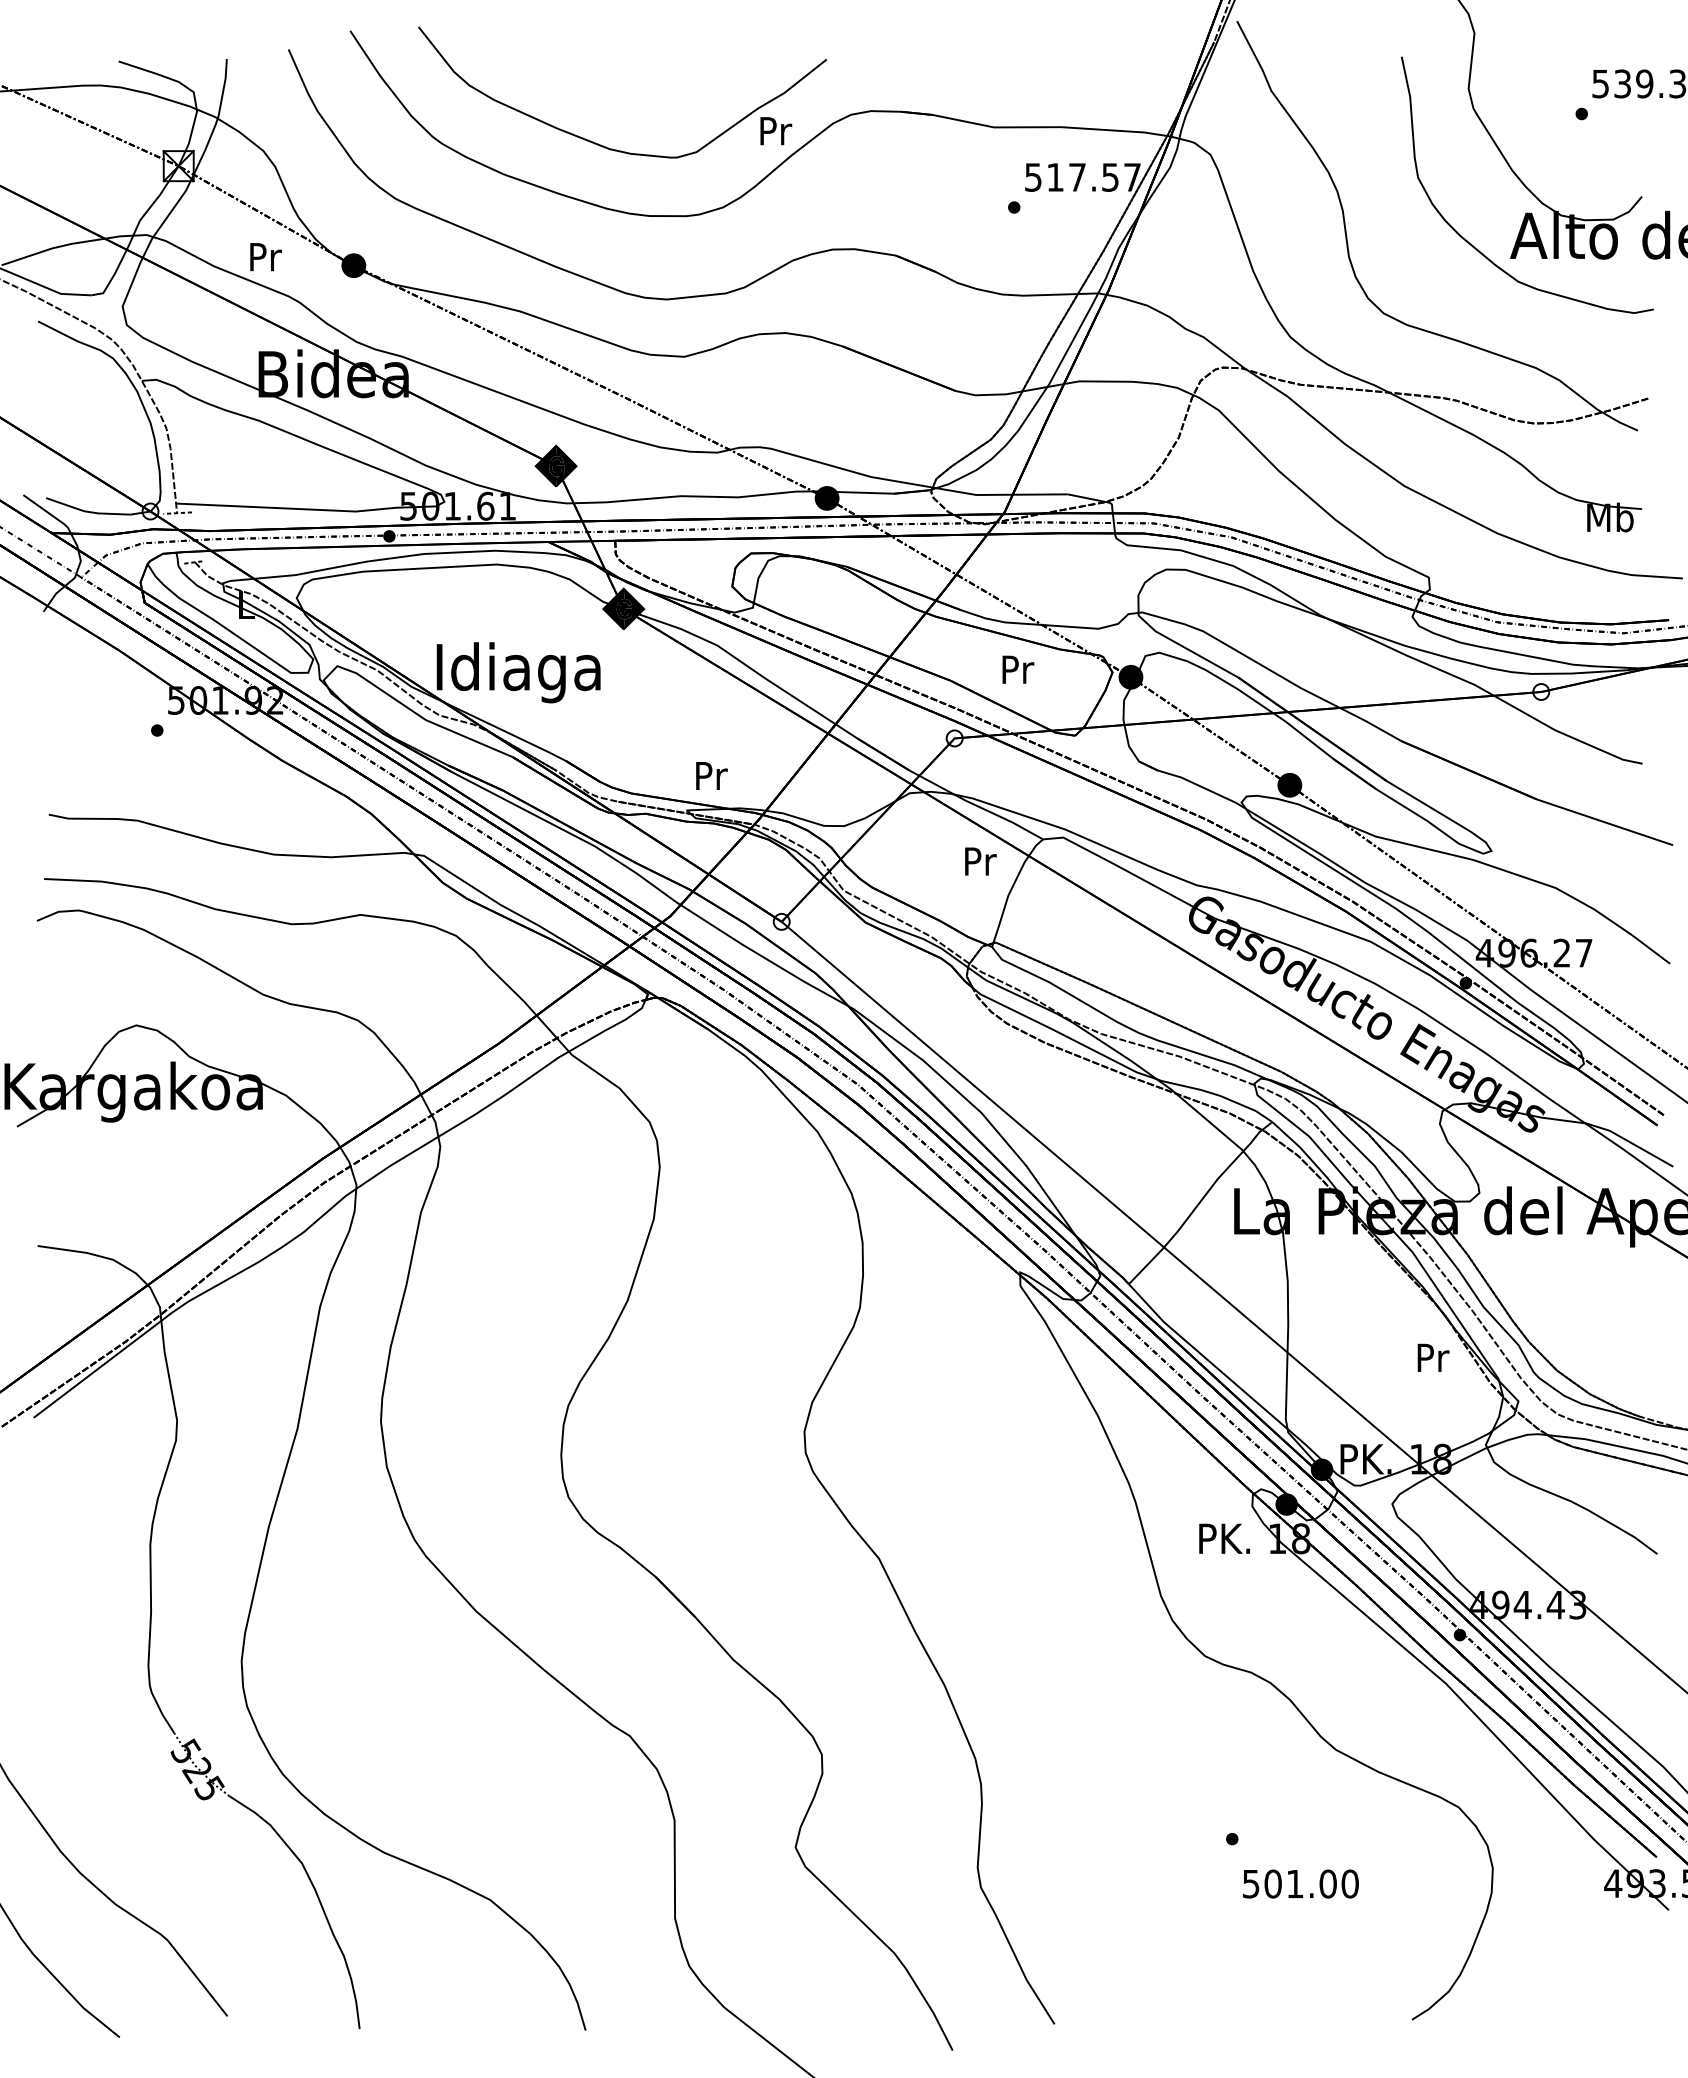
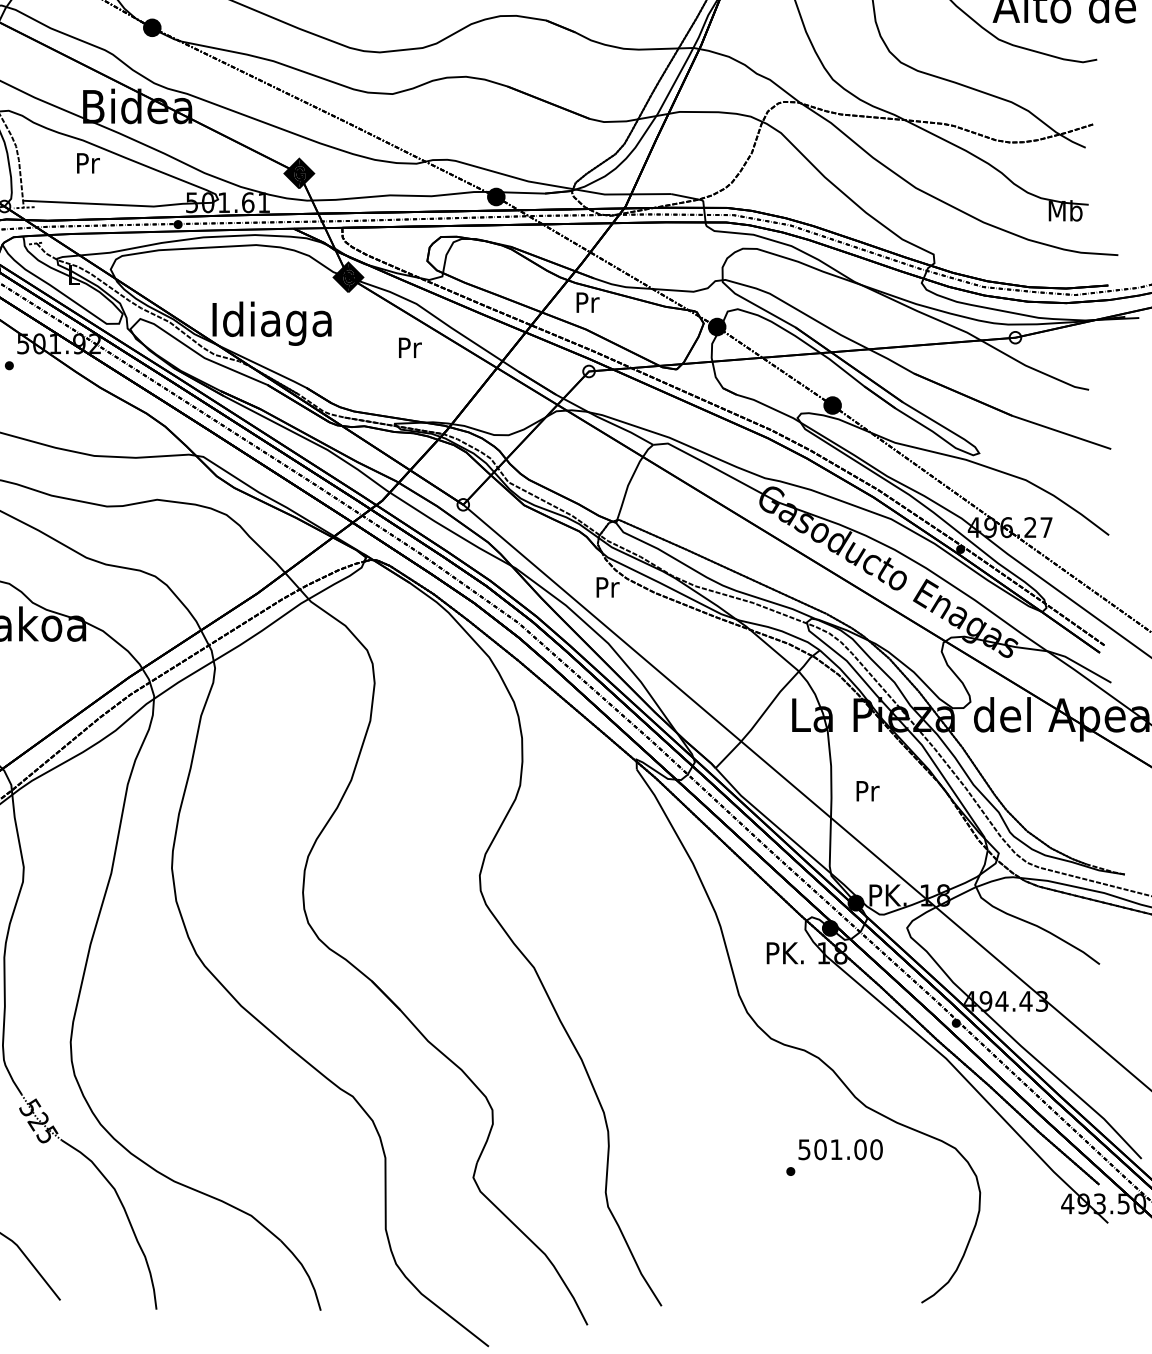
text: (265, 257) -> (88, 163), moved
text: (1018, 669) -> (588, 302), moved
text: (711, 775) -> (410, 347), moved
text: (980, 861) -> (607, 587), moved
text: (1433, 1357) -> (868, 790), moved
text: (1300, 1883) -> (840, 1149), moved

